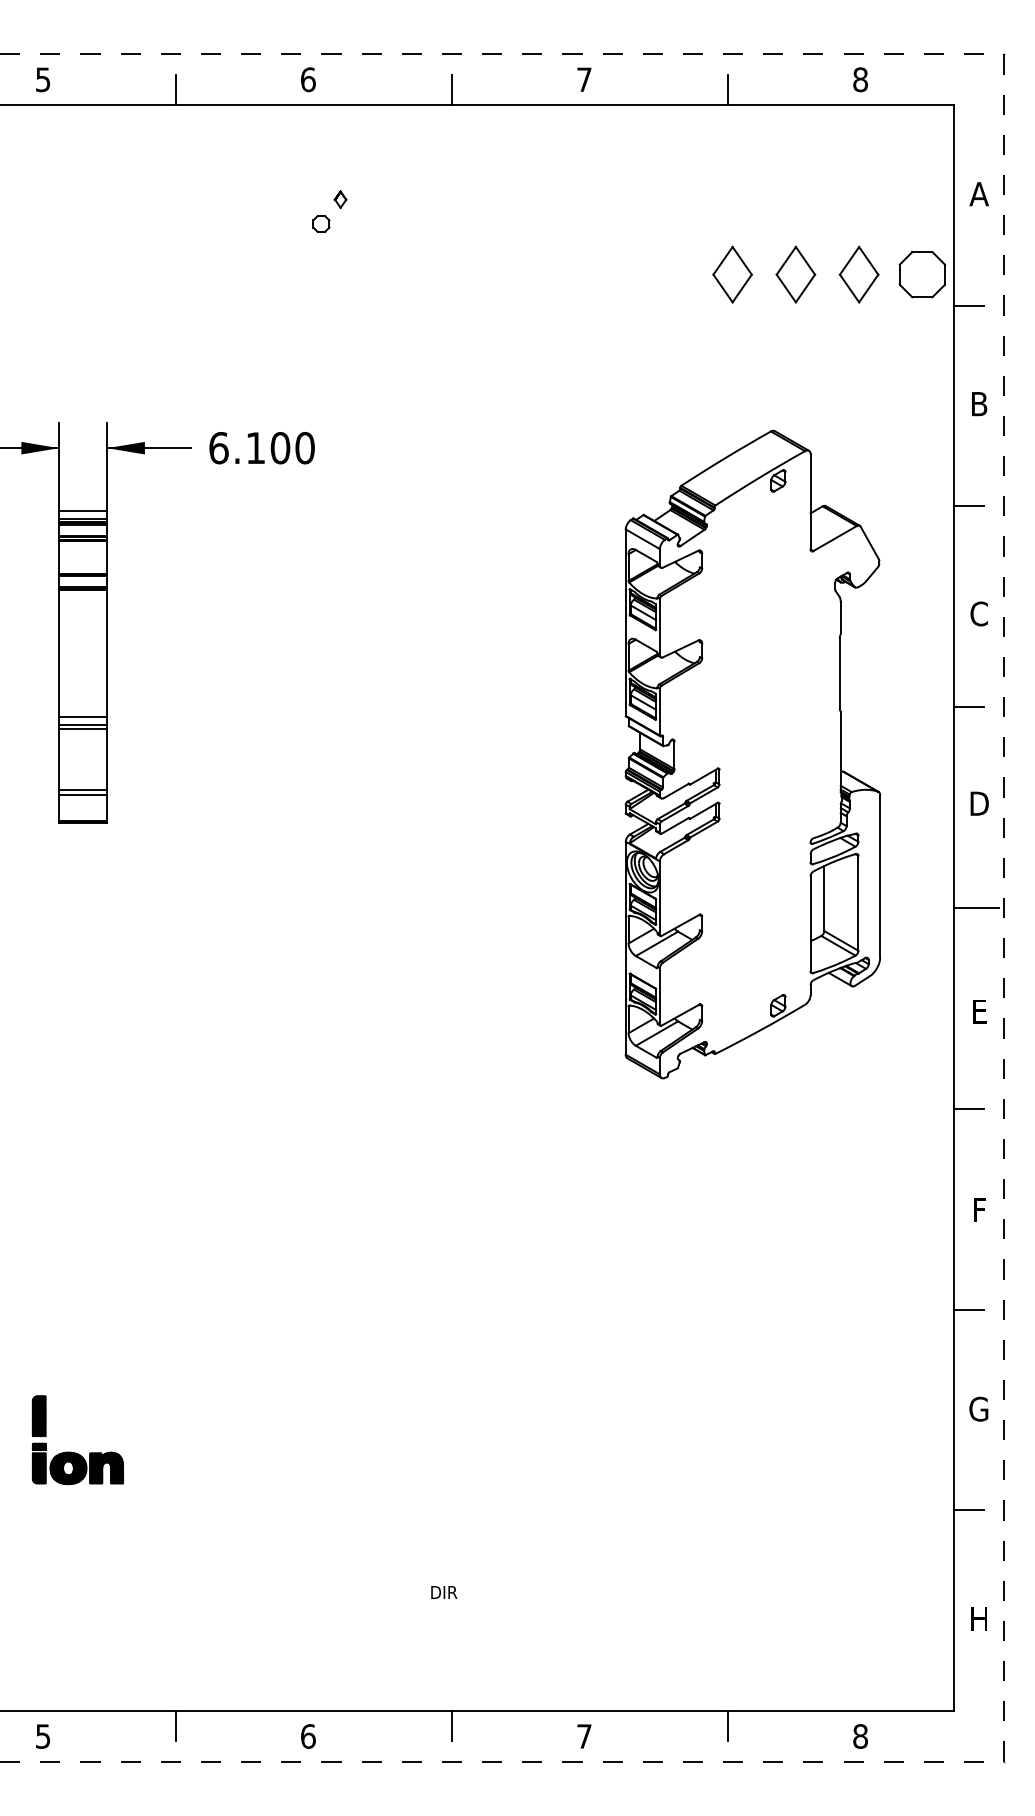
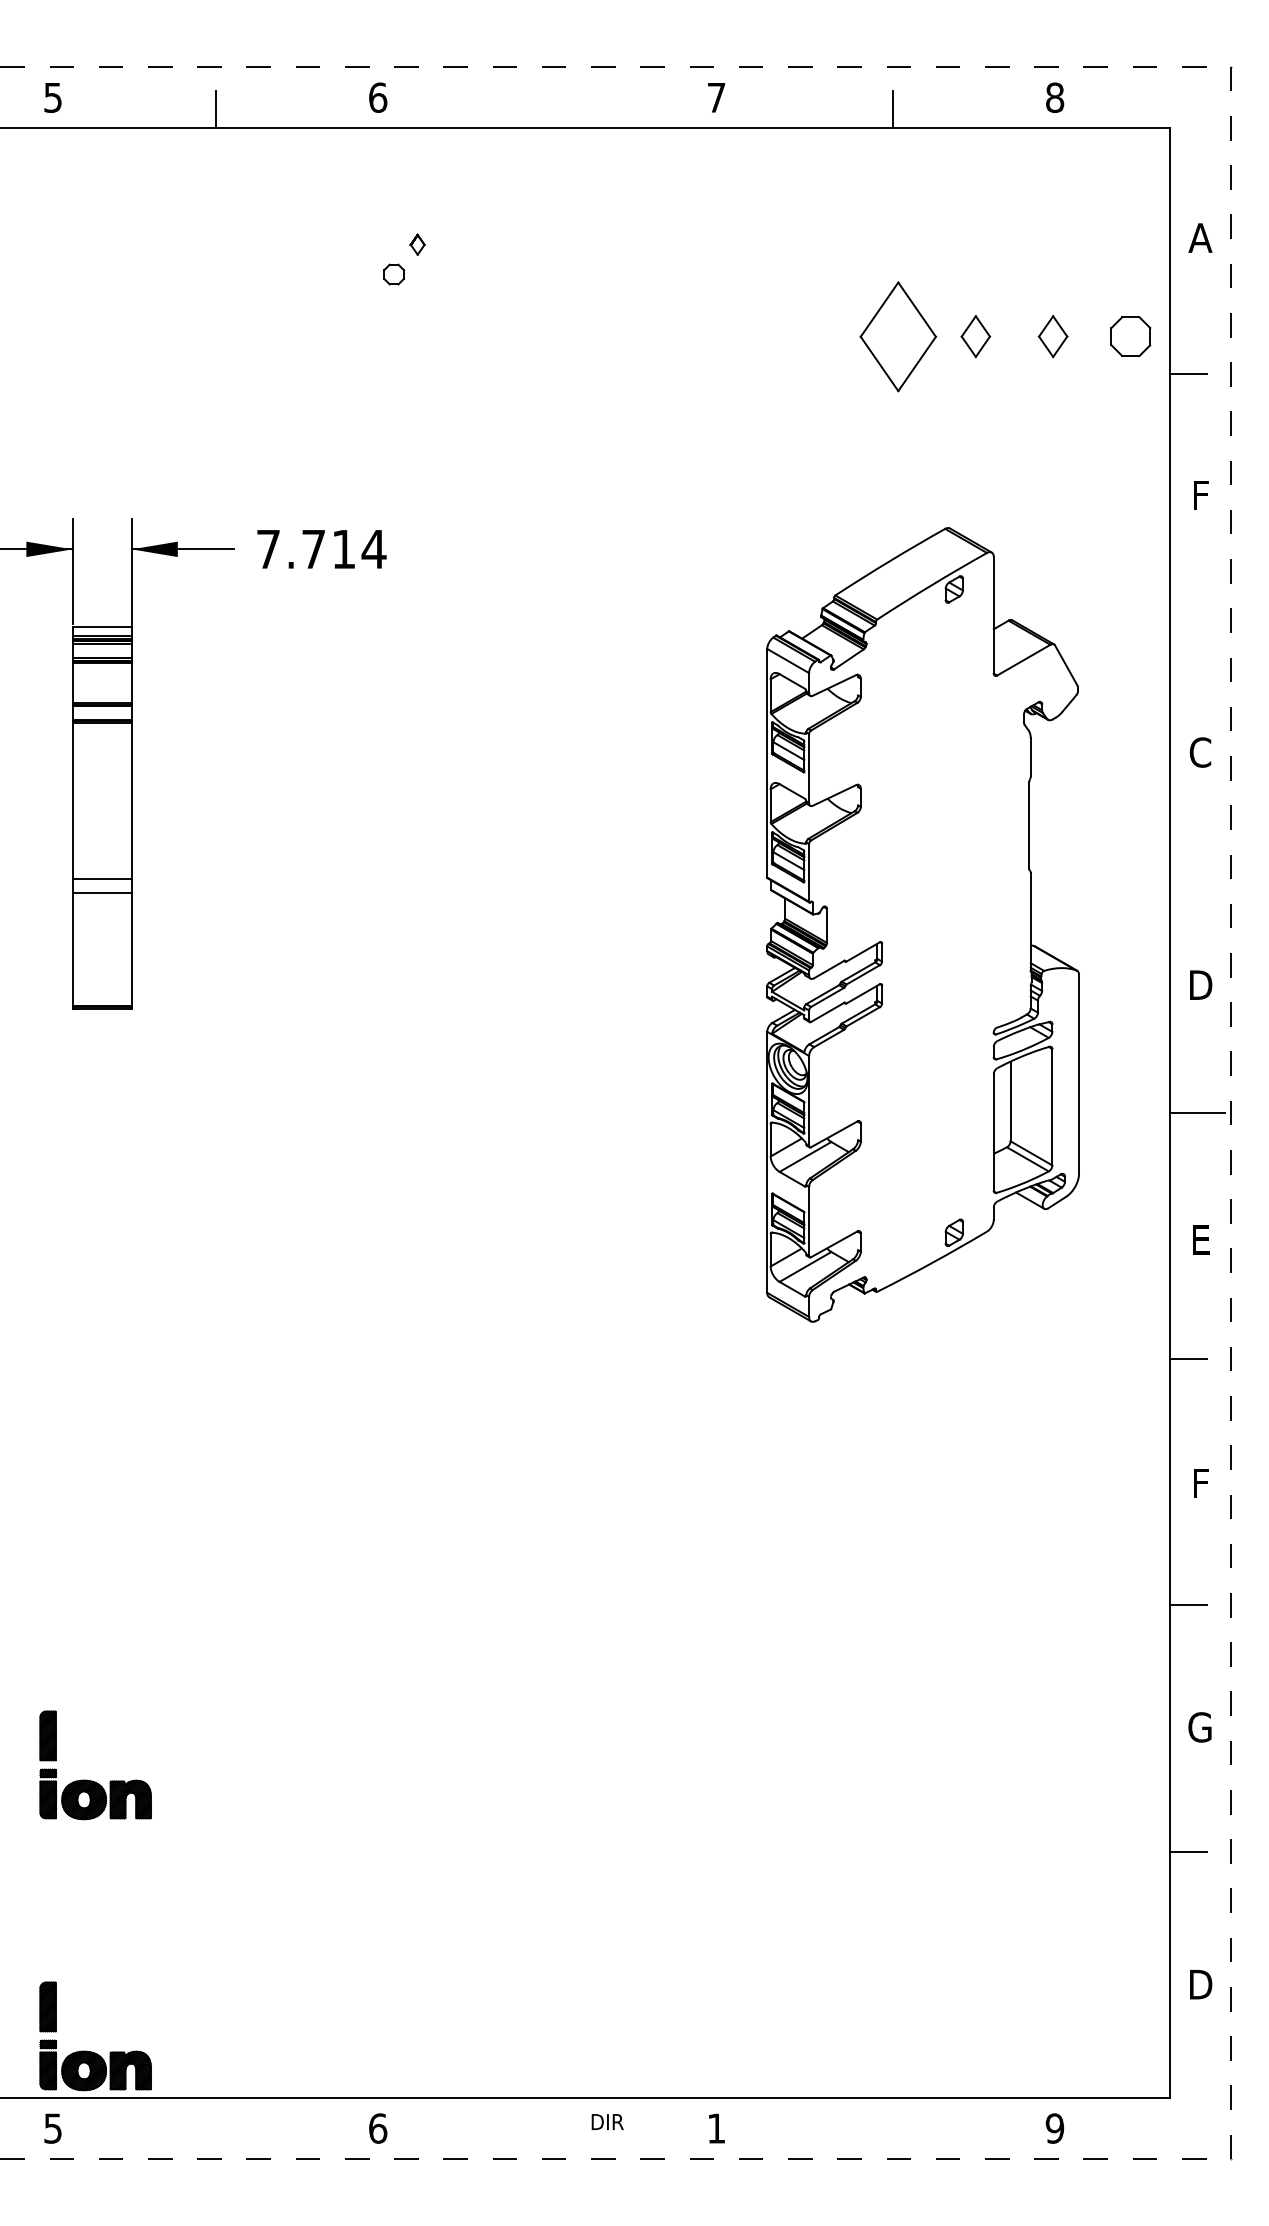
line: (452, 89) -> (554, 109), removed
part: (732, 274) -> (897, 336), size x1.6
part: (795, 274) -> (975, 336), size x0.6
part: (858, 274) -> (1052, 336), size x0.6
part: (922, 274) -> (1130, 336), size x0.7
text: (979, 404) -> (1200, 495), B -> F
text: (262, 448) -> (321, 549), 6.100 -> 7.714
line: (968, 506) -> (1187, 620), removed
line: (968, 706) -> (1187, 866), removed
line: (82, 724) -> (101, 888), removed
line: (82, 790) -> (101, 968), removed
line: (82, 795) -> (101, 974), removed
text: (444, 1592) -> (607, 2121), moved
text: (980, 1618) -> (1201, 1984), H -> D
part: (75, 1673) -> (92, 2051), added
line: (175, 1725) -> (215, 2115), removed
line: (452, 1725) -> (554, 2115), removed
line: (727, 1725) -> (892, 2115), removed
text: (584, 1736) -> (716, 2128), 7 -> 1
text: (860, 1736) -> (1054, 2128), 8 -> 9

